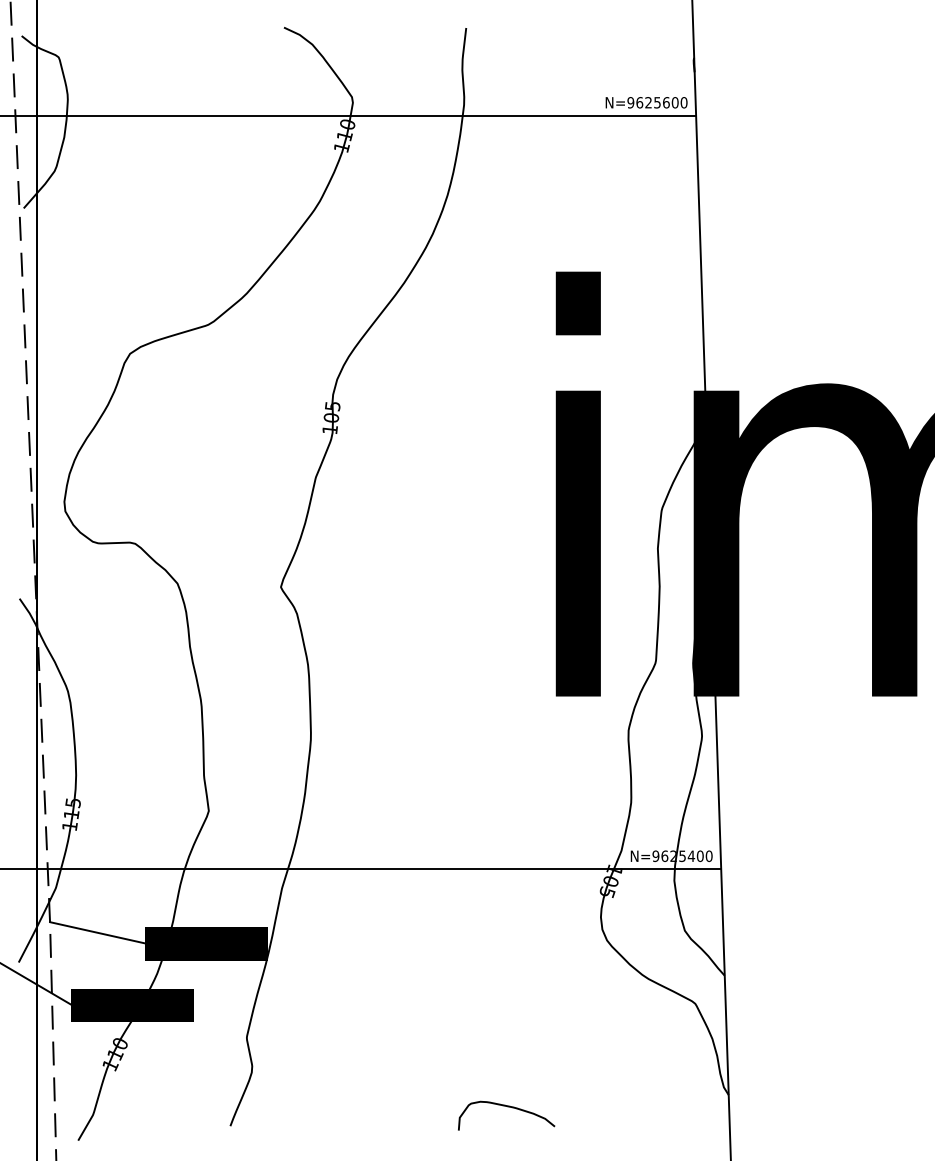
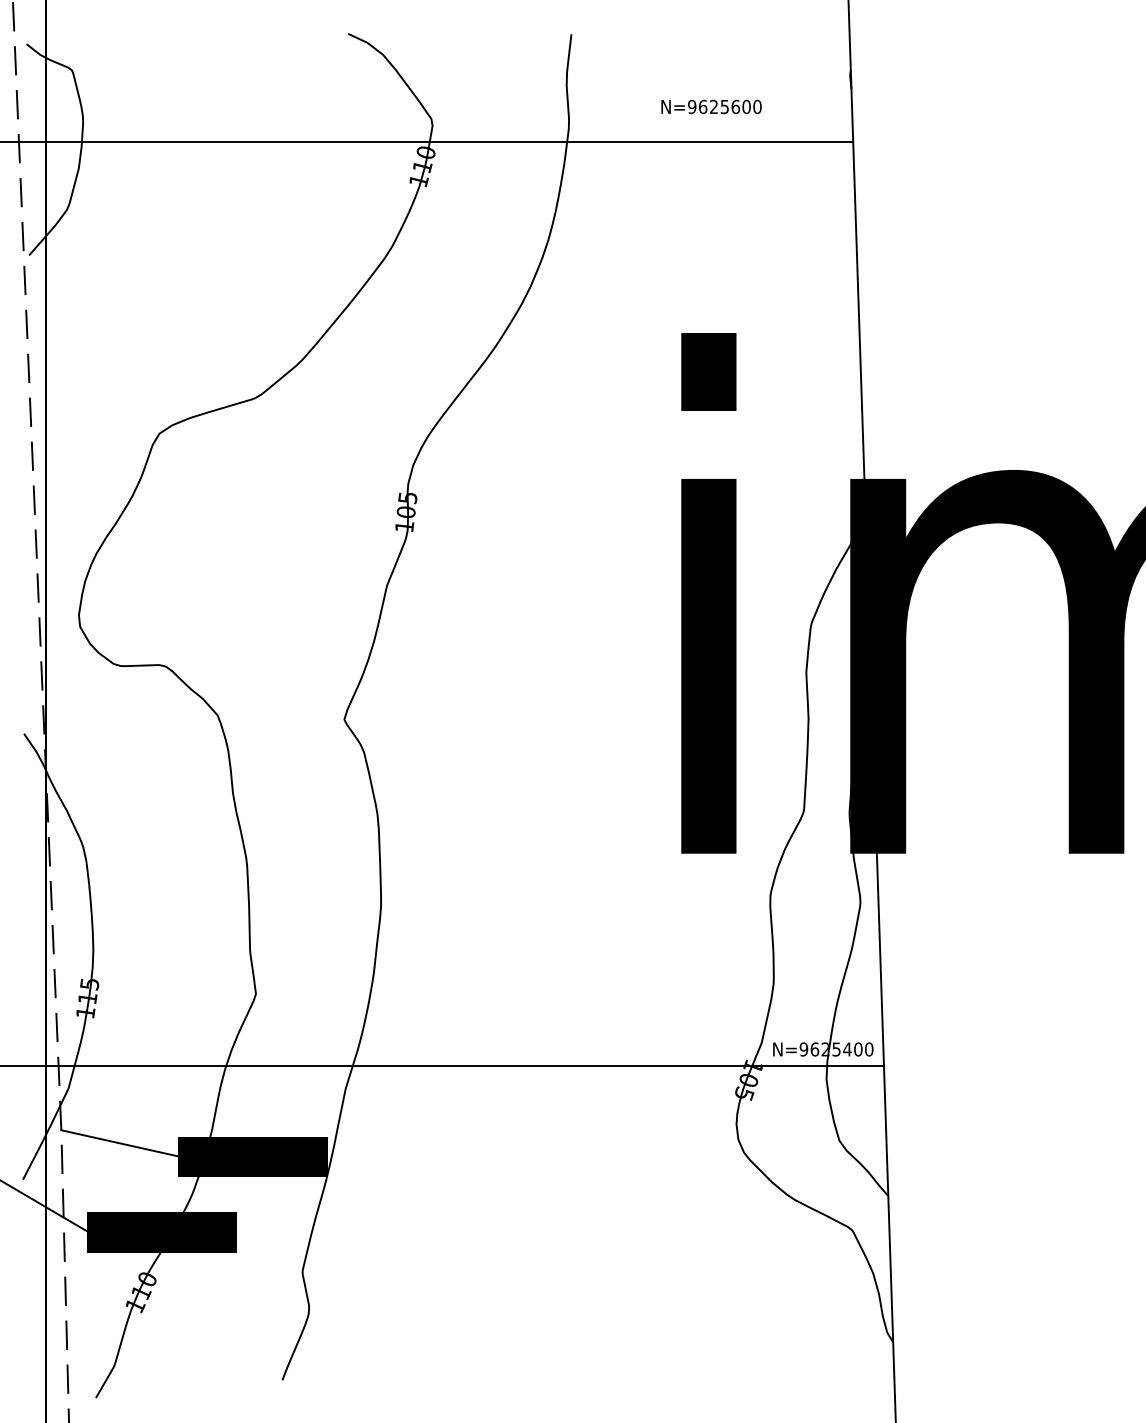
text: (646, 102) -> (711, 106), moved
curve: (508, 1107) -> (623, 1357), removed

